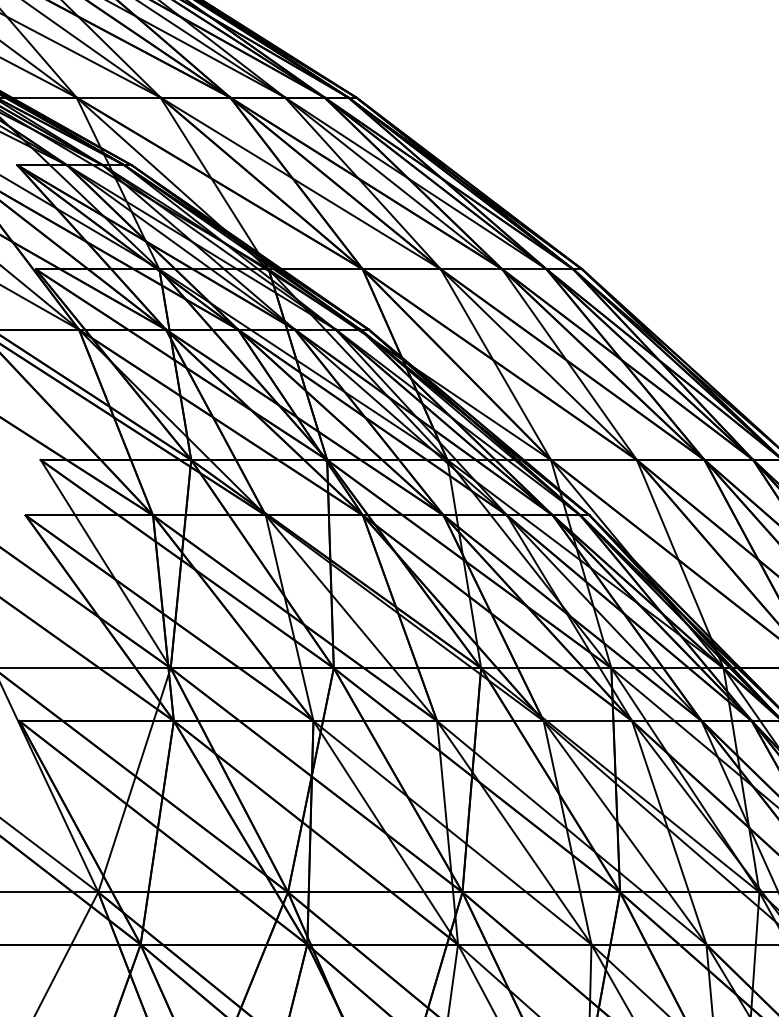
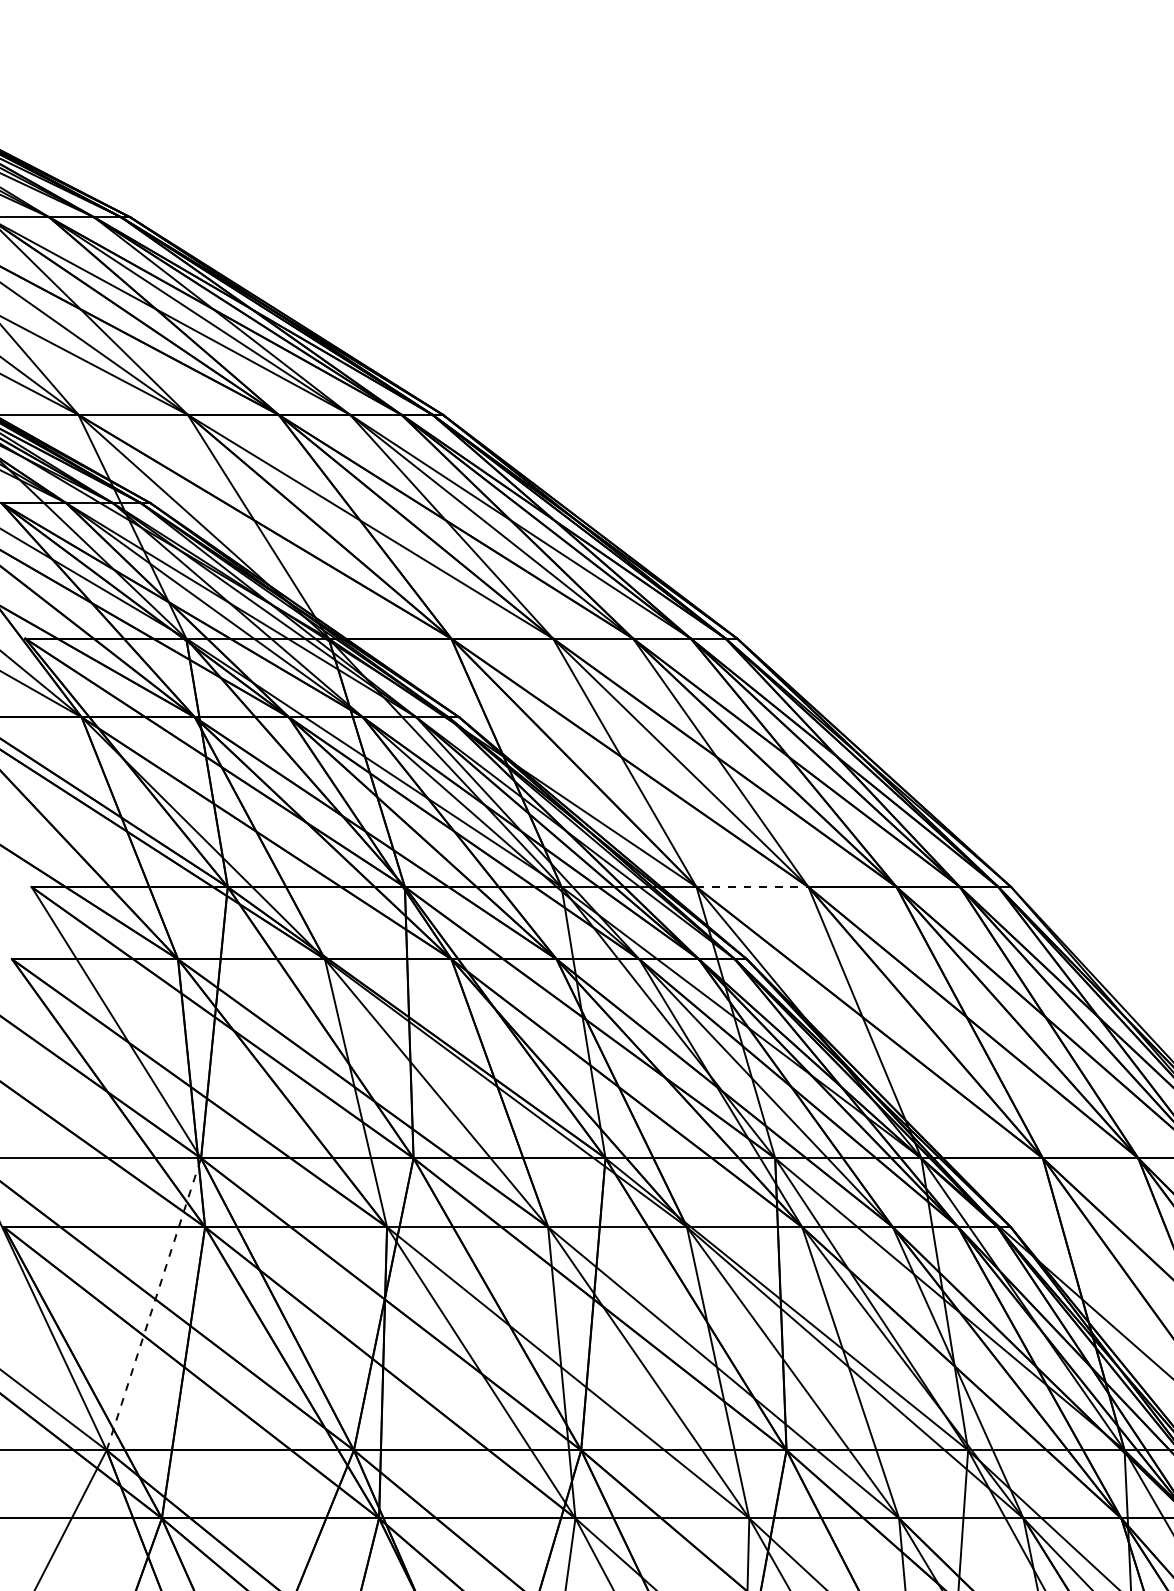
line: (593, 460) -> (752, 887), solid -> dashed
line: (134, 779) -> (154, 1303), solid -> dashed

